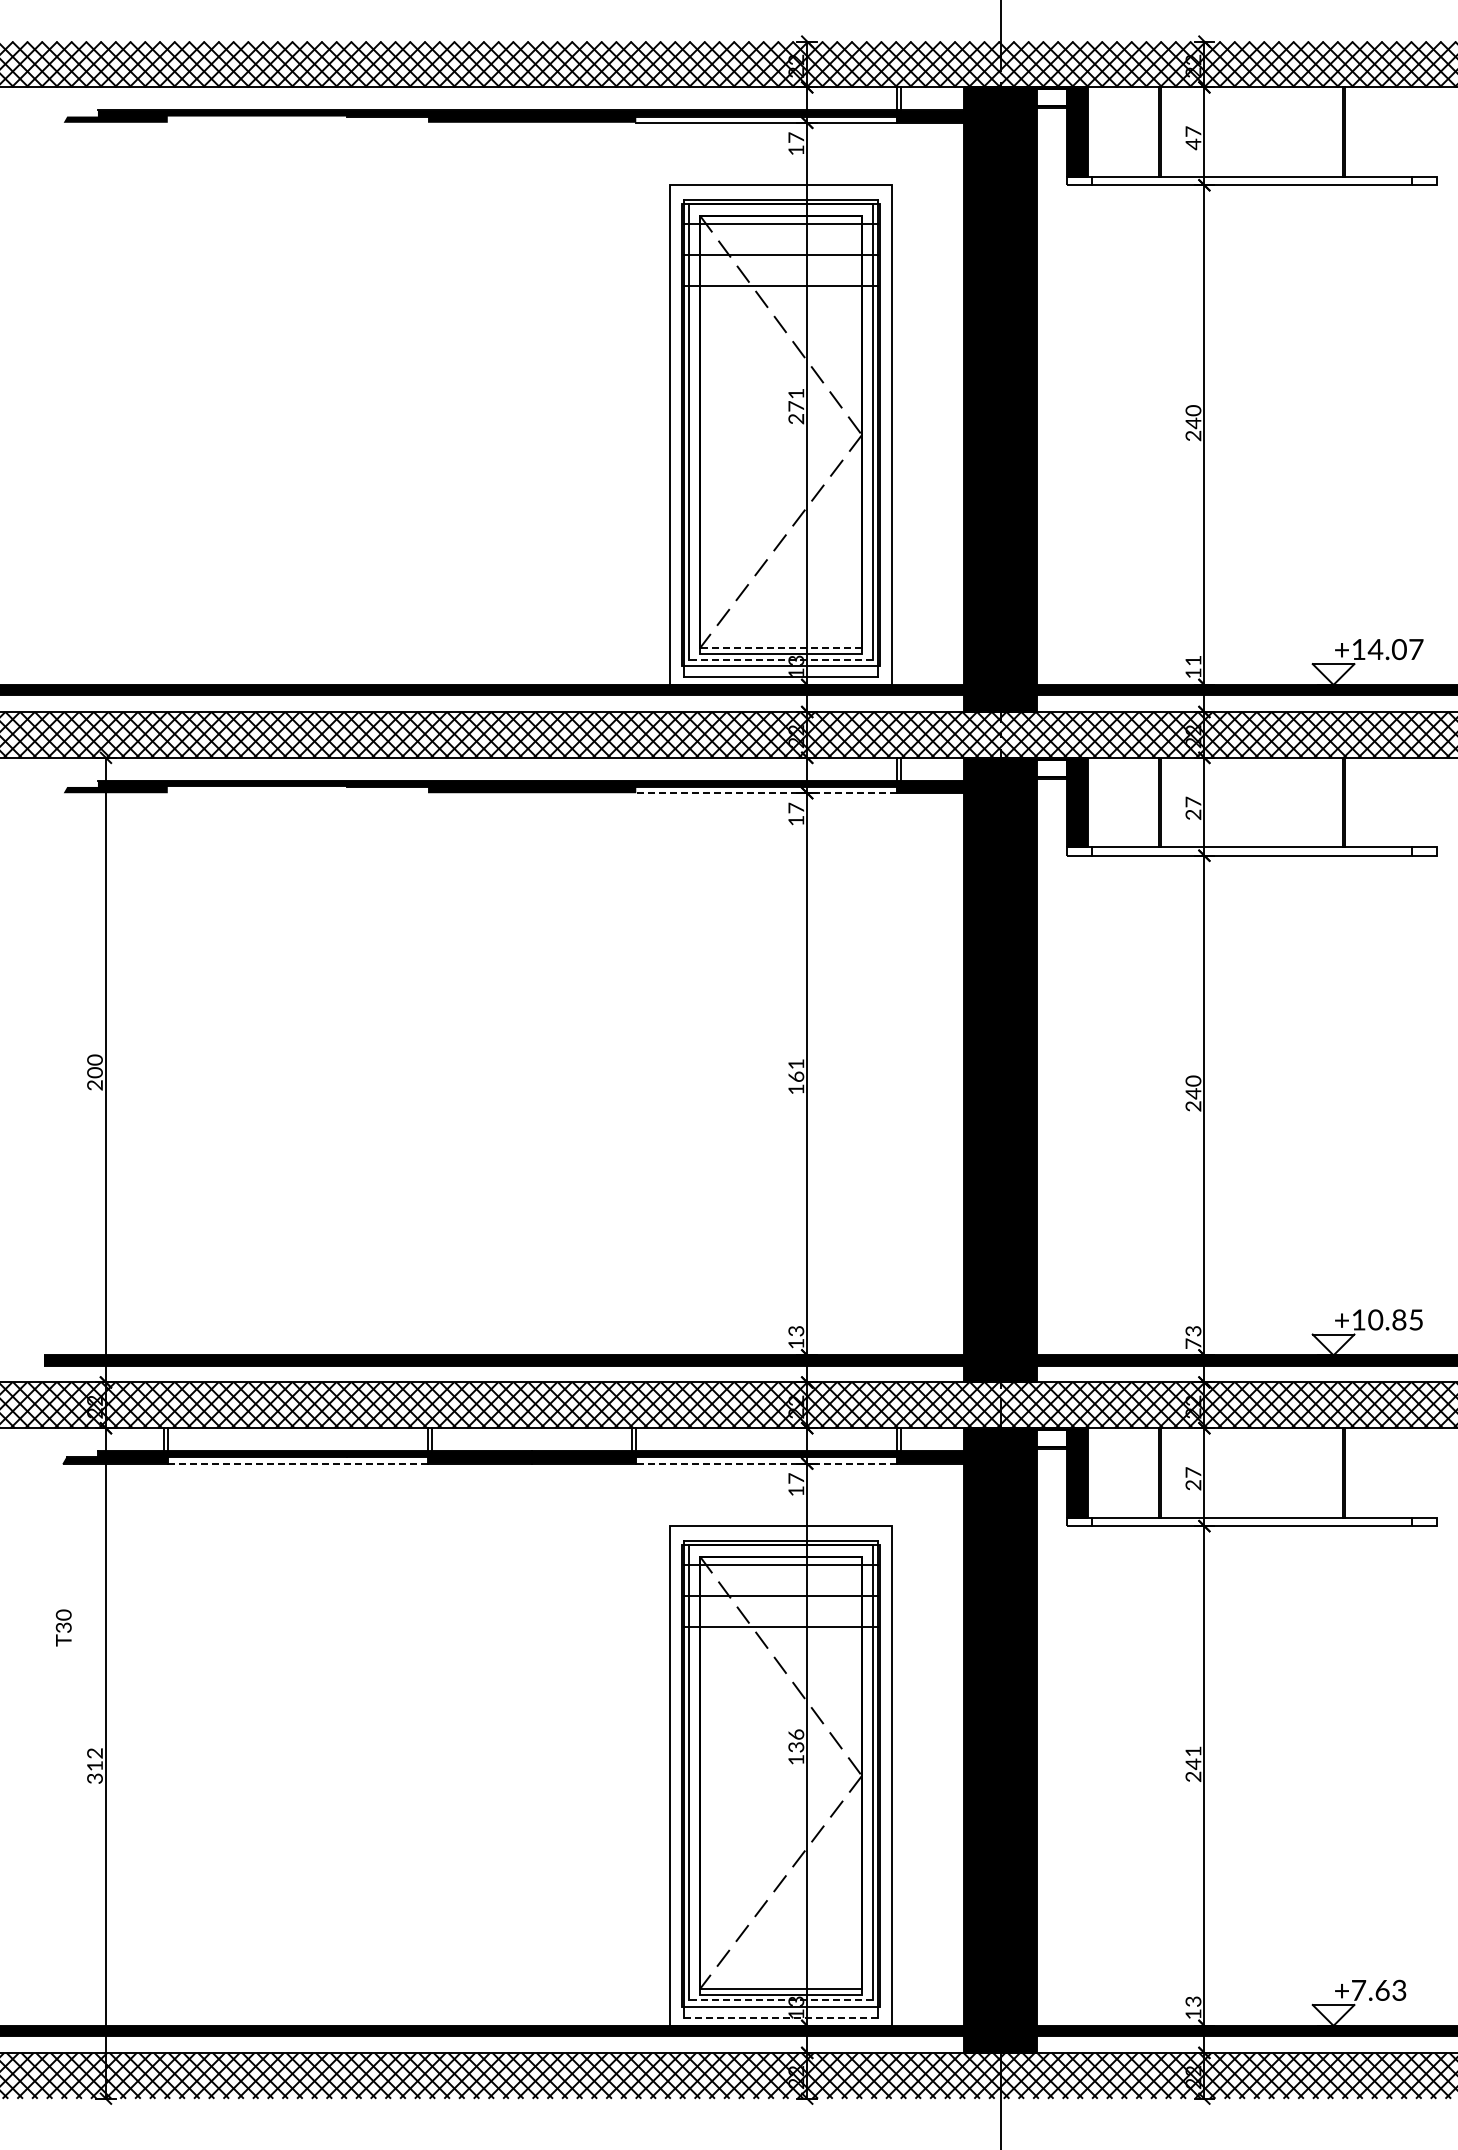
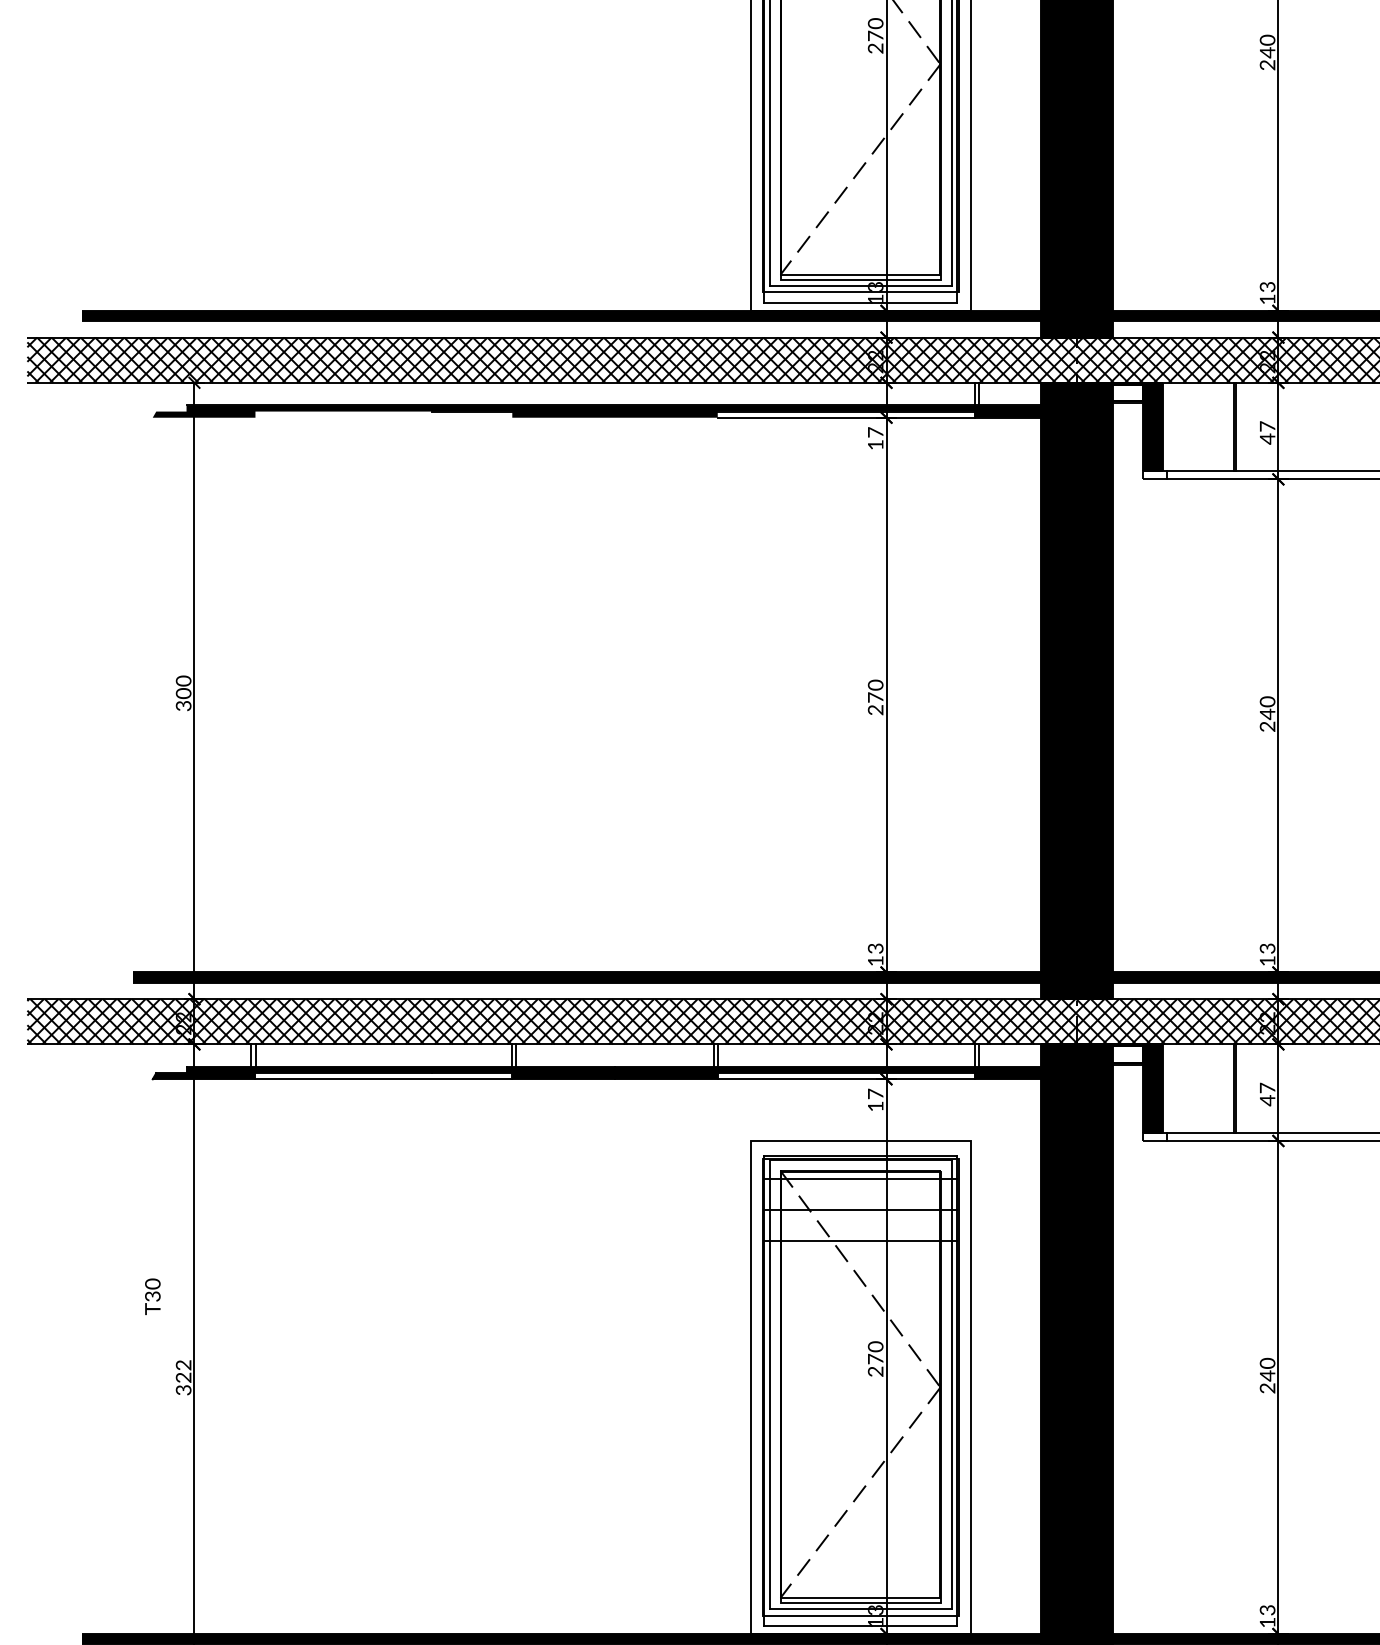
text: (796, 393) -> (875, 23), 271 -> 270
line: (780, 648) -> (860, 274), dashed -> solid
line: (780, 659) -> (860, 285), dashed -> solid
text: (1193, 660) -> (1267, 286), 11 -> 13
line: (765, 793) -> (845, 418), dashed -> solid
text: (1193, 814) -> (1267, 438), 27 -> 47
text: (796, 1076) -> (875, 697), 161 -> 270
text: (97, 1085) -> (186, 706), 200 -> 300
text: (1193, 1343) -> (1267, 960), 73 -> 13
line: (297, 1463) -> (383, 1079), dashed -> solid
line: (765, 1463) -> (845, 1079), dashed -> solid
text: (1193, 1485) -> (1267, 1100), 27 -> 47
text: (63, 1627) -> (152, 1296), moved
text: (796, 1747) -> (875, 1359), 136 -> 270
text: (1193, 1751) -> (1267, 1363), 241 -> 240
text: (94, 1766) -> (183, 1378), 312 -> 322
line: (780, 2000) -> (860, 1609), dashed -> solid
line: (780, 2017) -> (860, 1625), dashed -> solid

